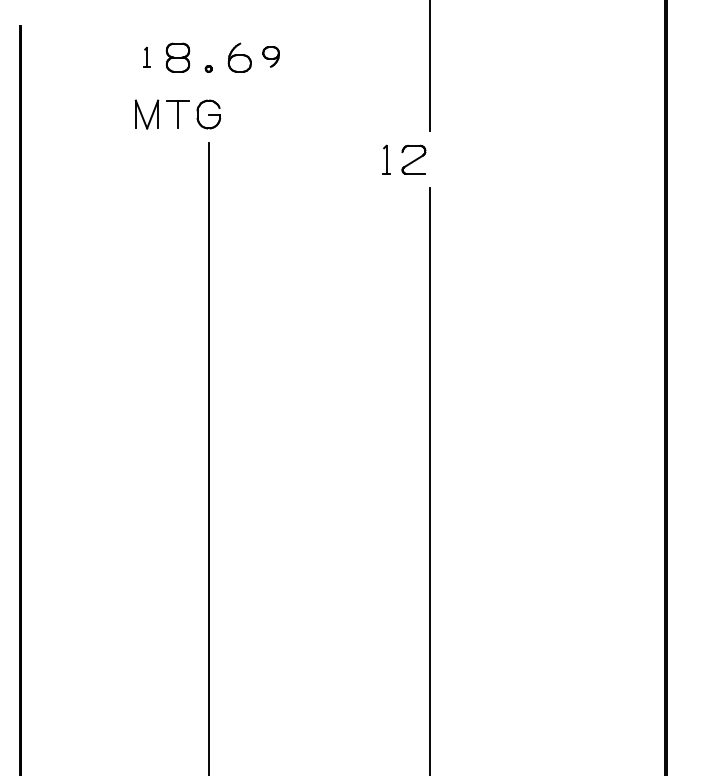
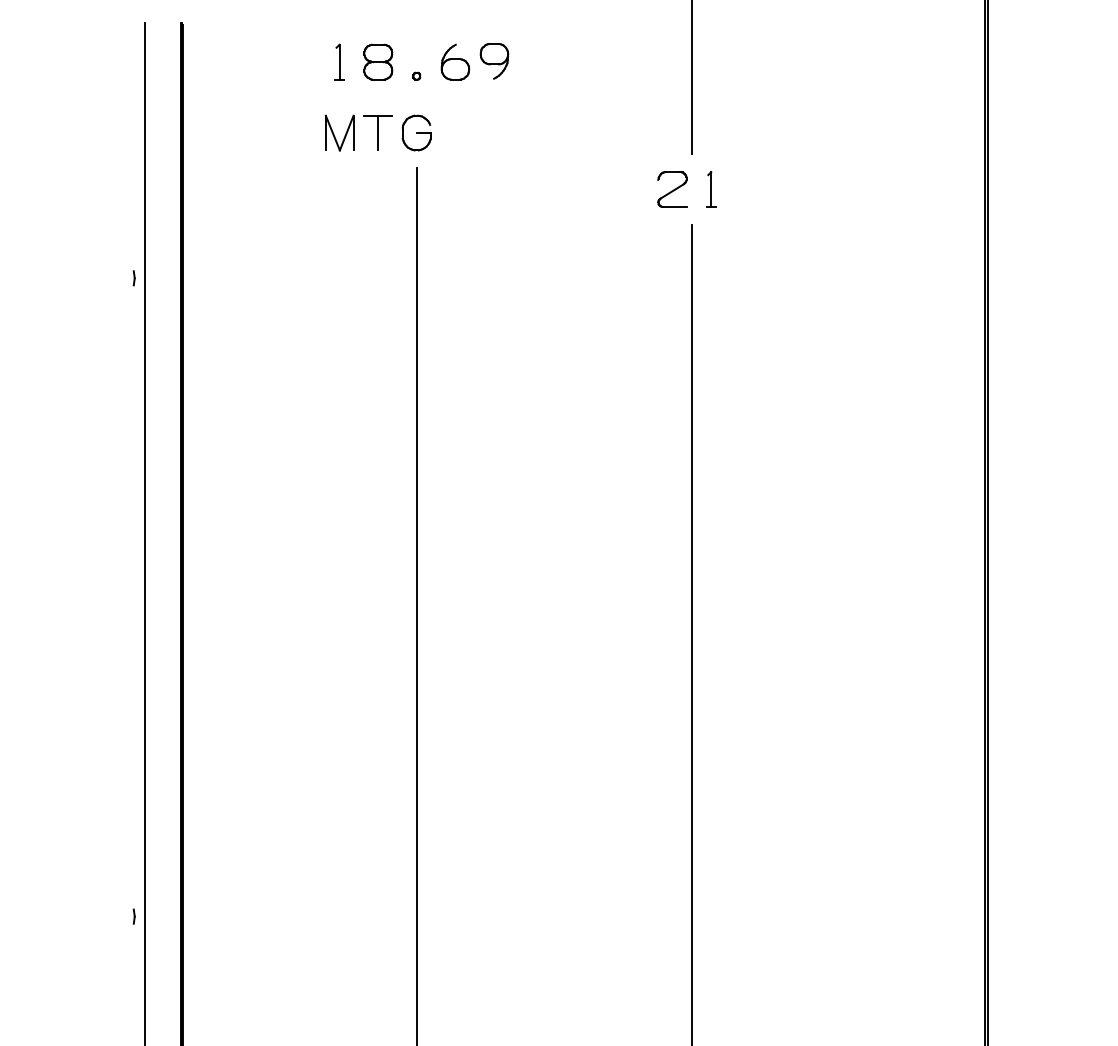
part: (146, 57) -> (339, 61), size x1.43
part: (271, 57) -> (494, 61), size x1.43
part: (386, 159) -> (711, 189), moved

